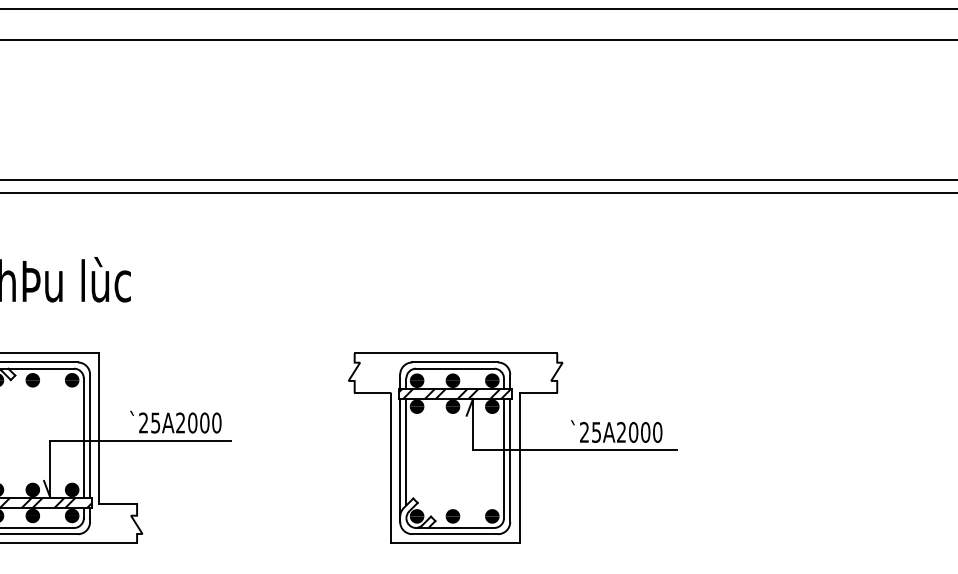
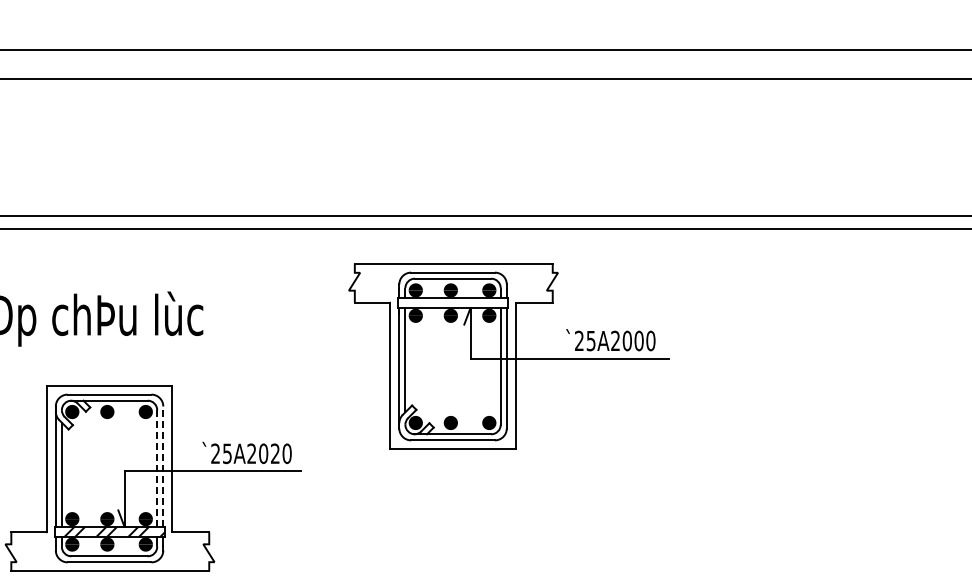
text: (203, 422) -> (274, 453), `25A2000 -> `25A2020
line: (90, 436) -> (163, 466), solid -> dashed
line: (84, 438) -> (157, 468), solid -> dashed
part: (511, 448) -> (508, 356), moved

